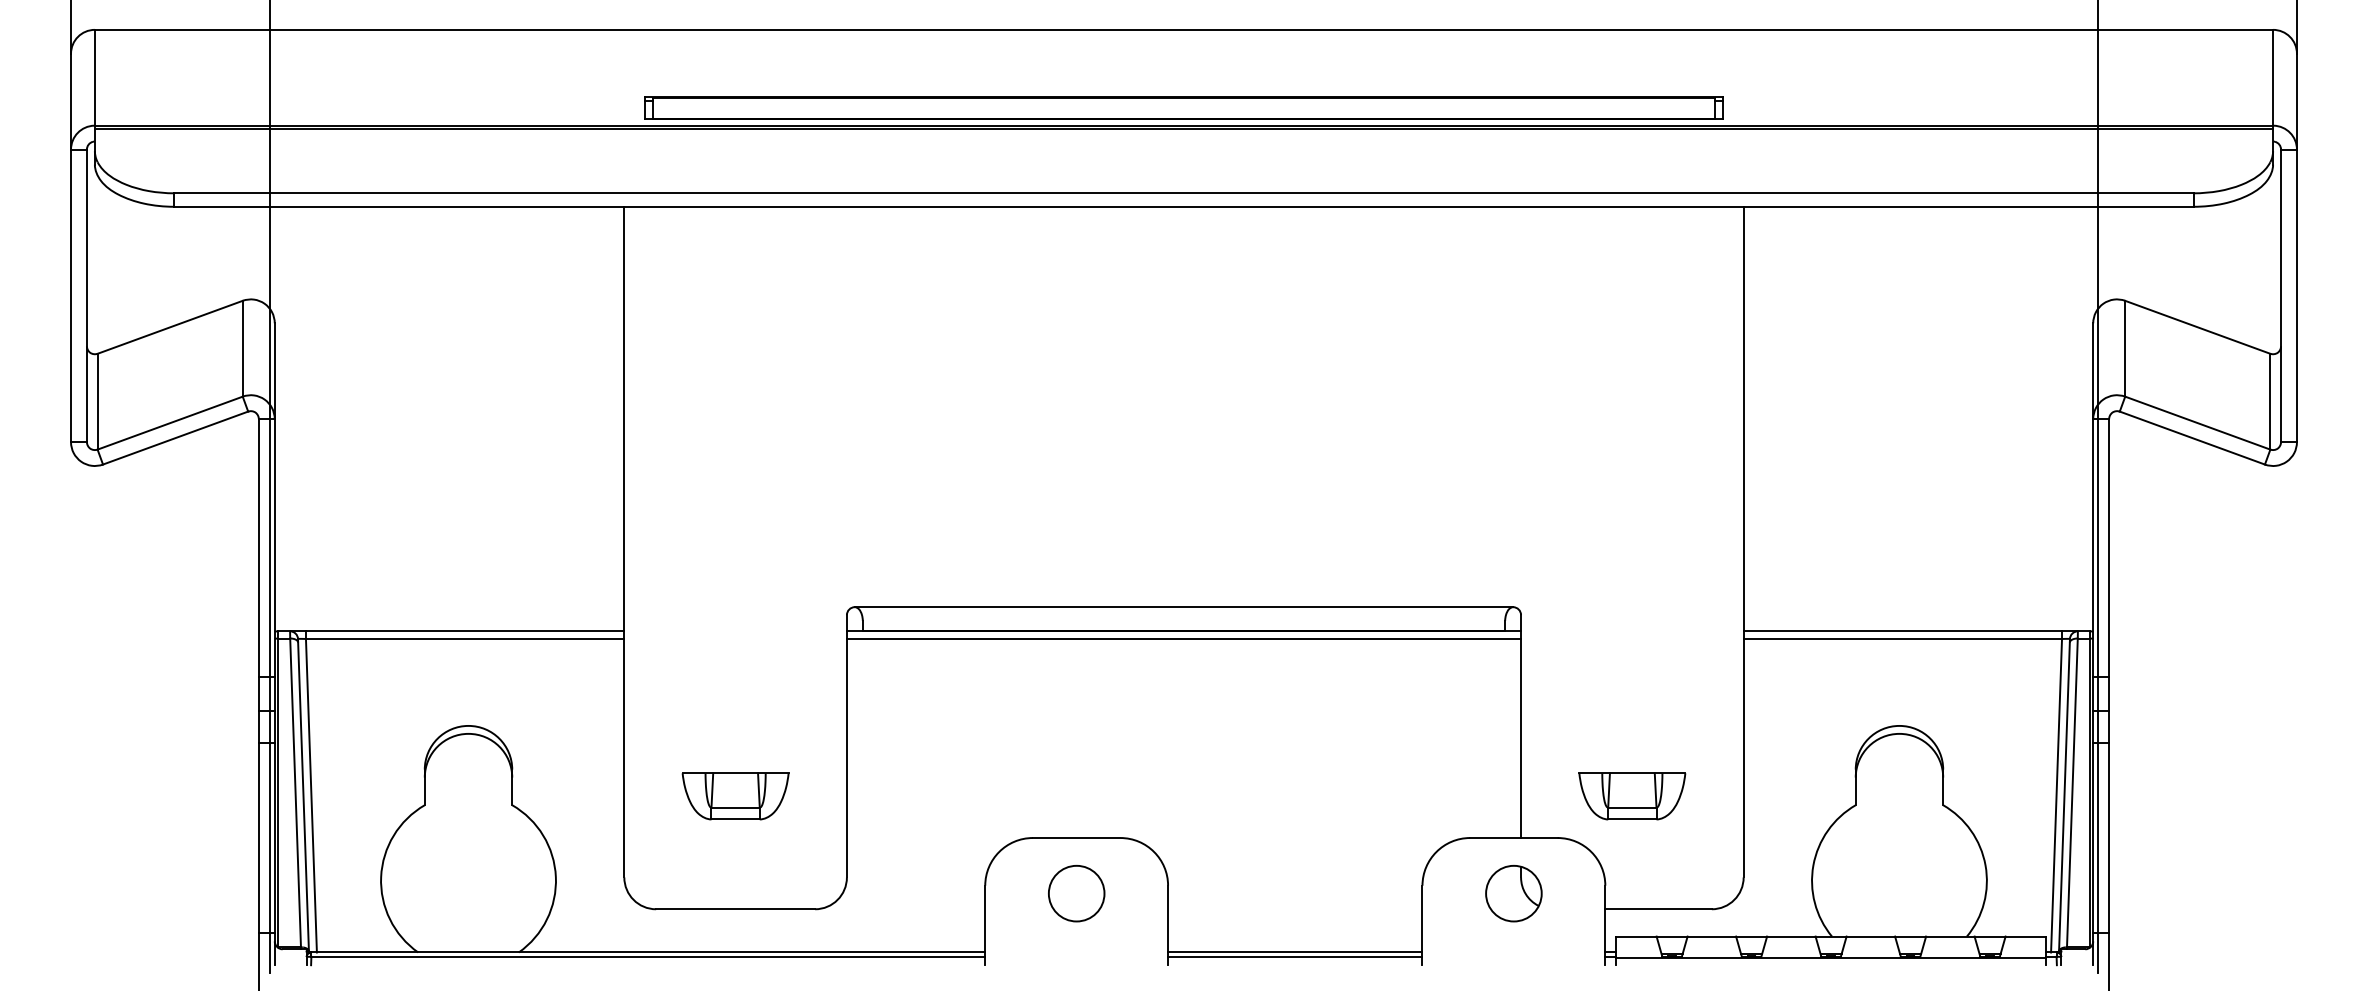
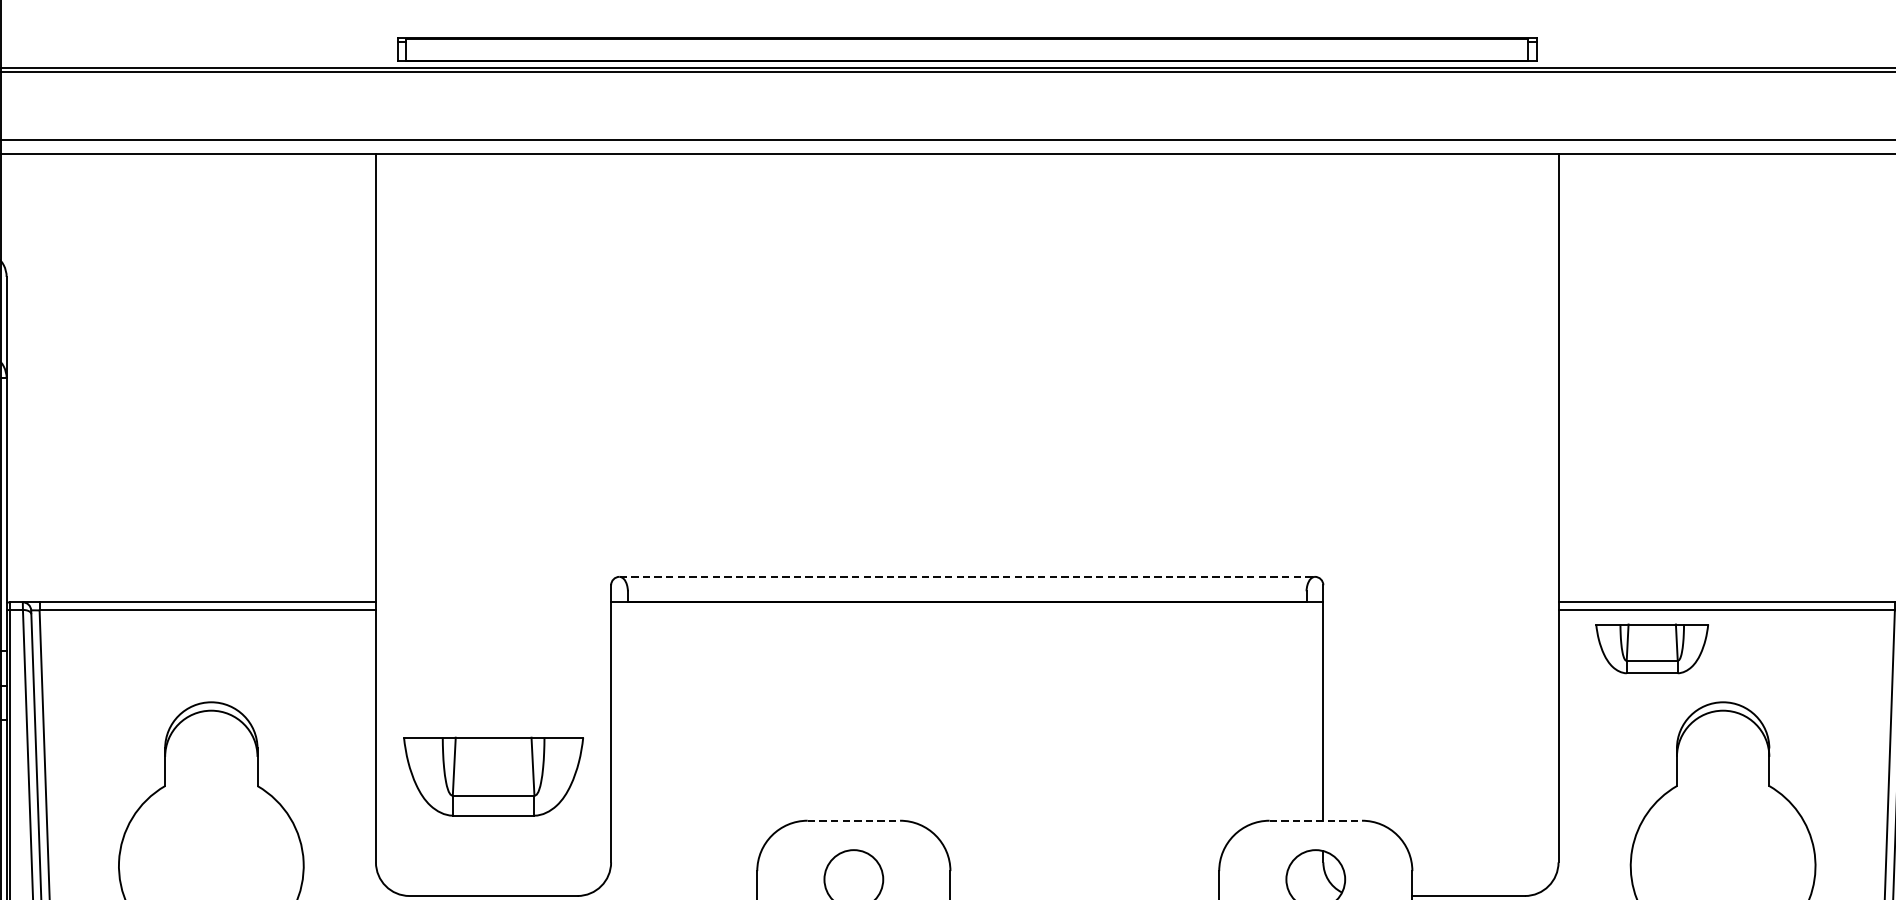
line: (1184, 607) -> (967, 577), solid -> dashed
line: (1183, 638) -> (966, 609), removed
part: (735, 796) -> (493, 776), size x1.6
part: (1632, 796) -> (1652, 649), moved
line: (1076, 838) -> (853, 821), solid -> dashed
line: (1513, 838) -> (1315, 821), solid -> dashed

